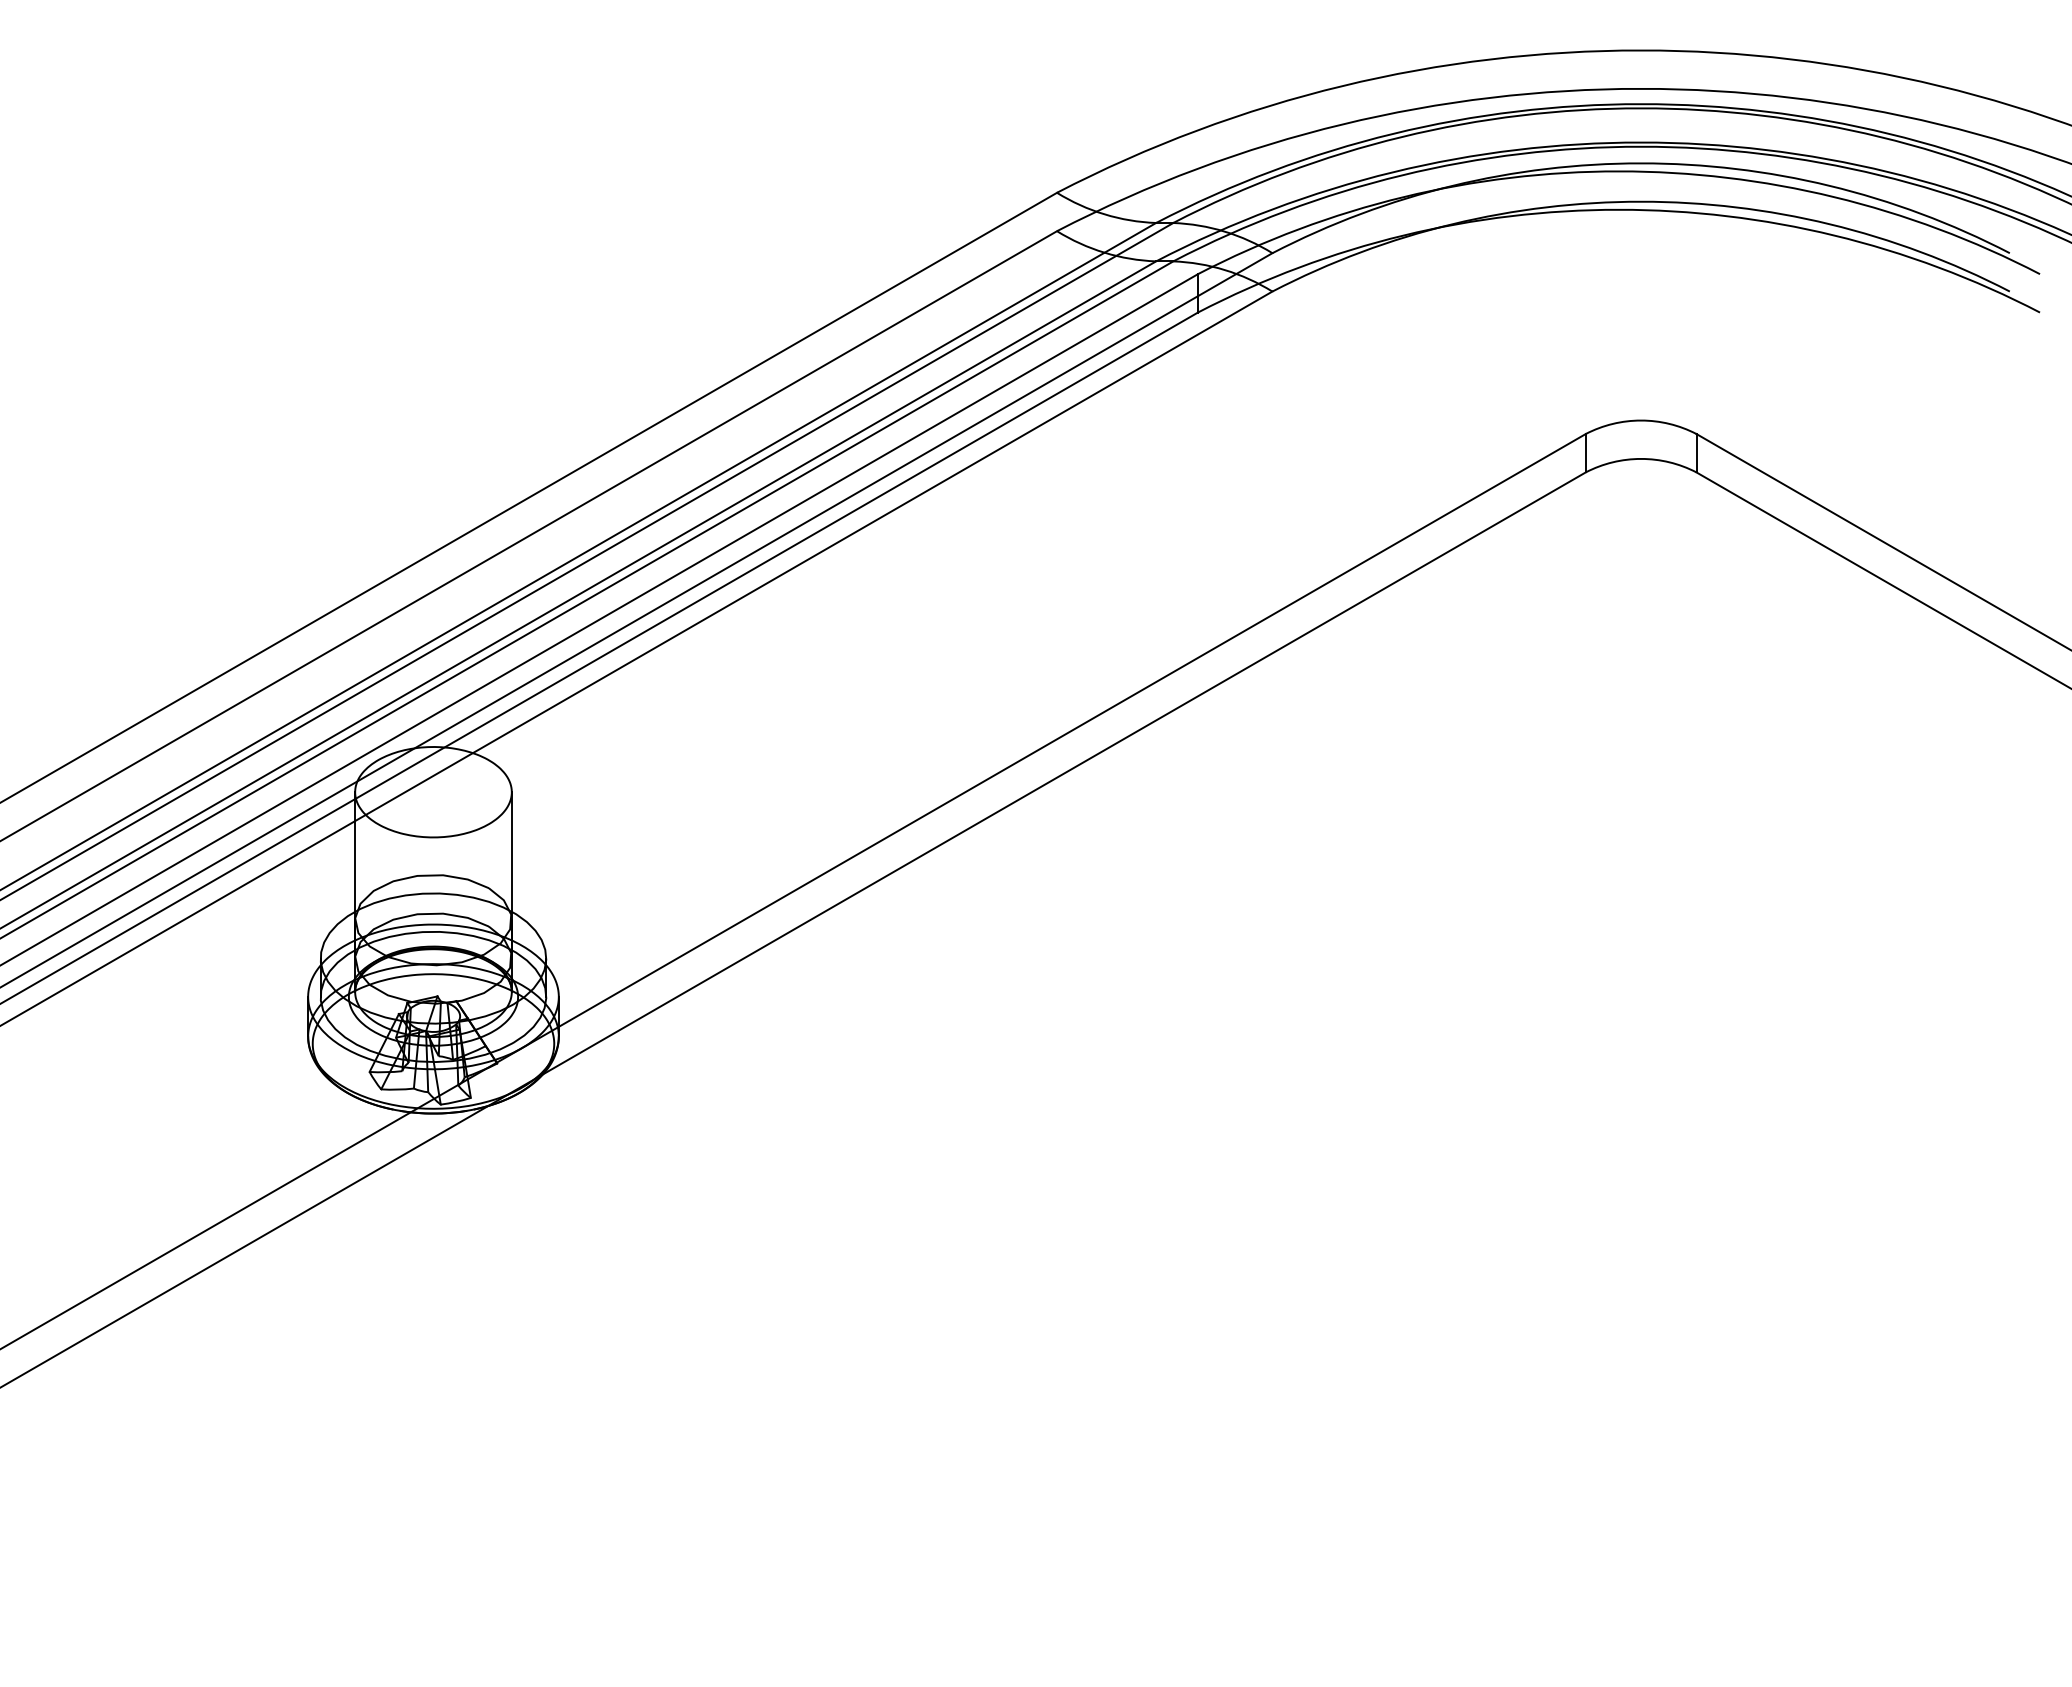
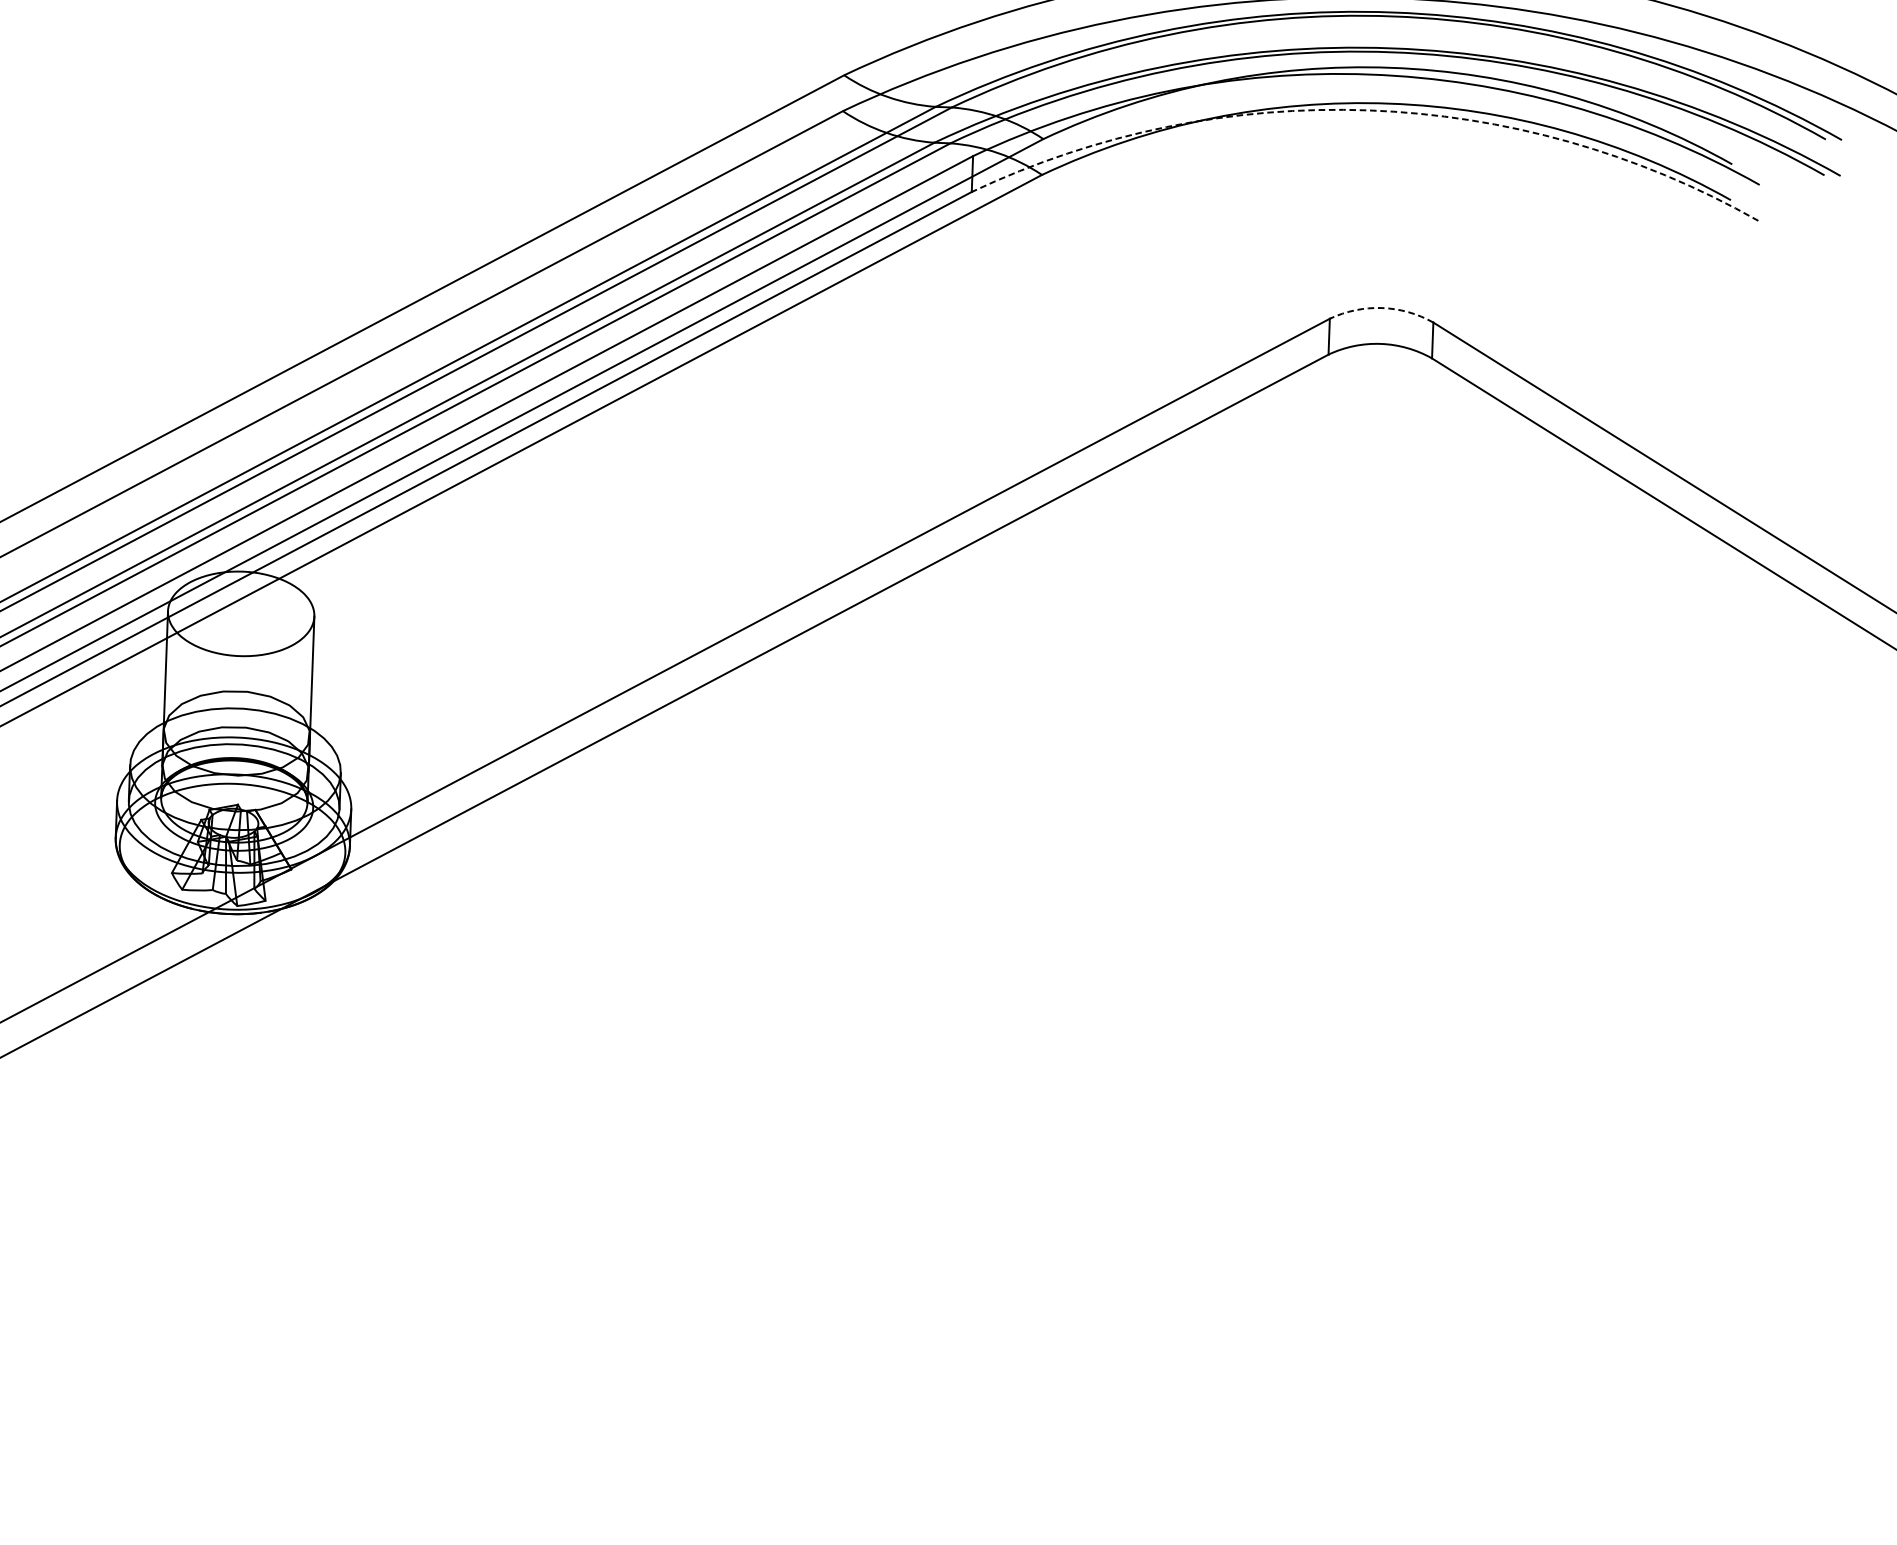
arc: (1618, 209) -> (1368, 110), solid -> dashed
arc: (1641, 420) -> (1382, 308), solid -> dashed

